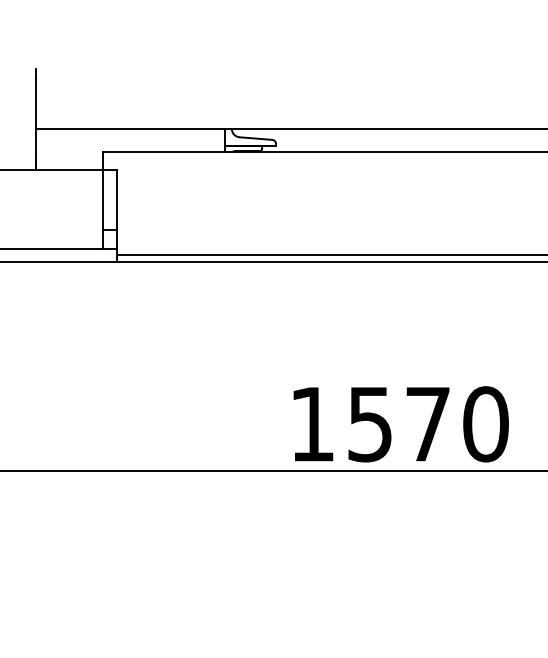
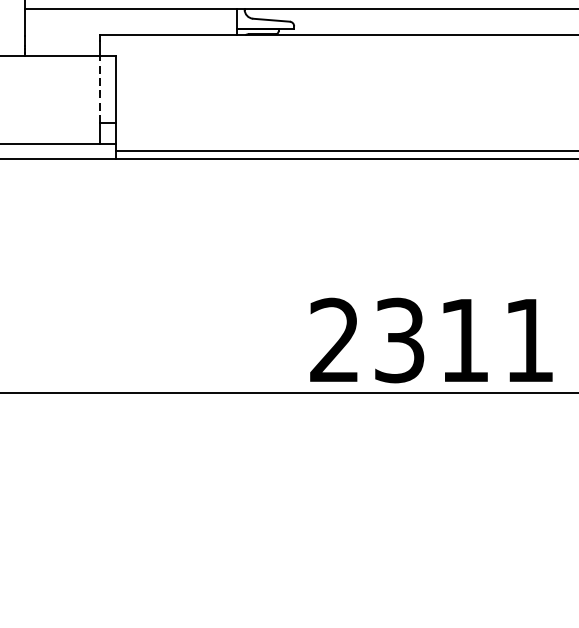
line: (102, 200) -> (99, 89), solid -> dashed
text: (399, 424) -> (432, 340), 1570 -> 2311

